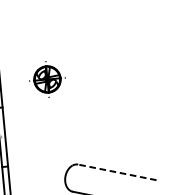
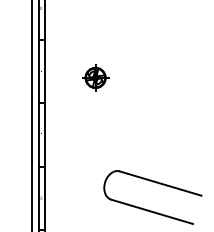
part: (47, 79) -> (95, 77), size x0.71
line: (117, 172) -> (160, 183), dashed -> solid

